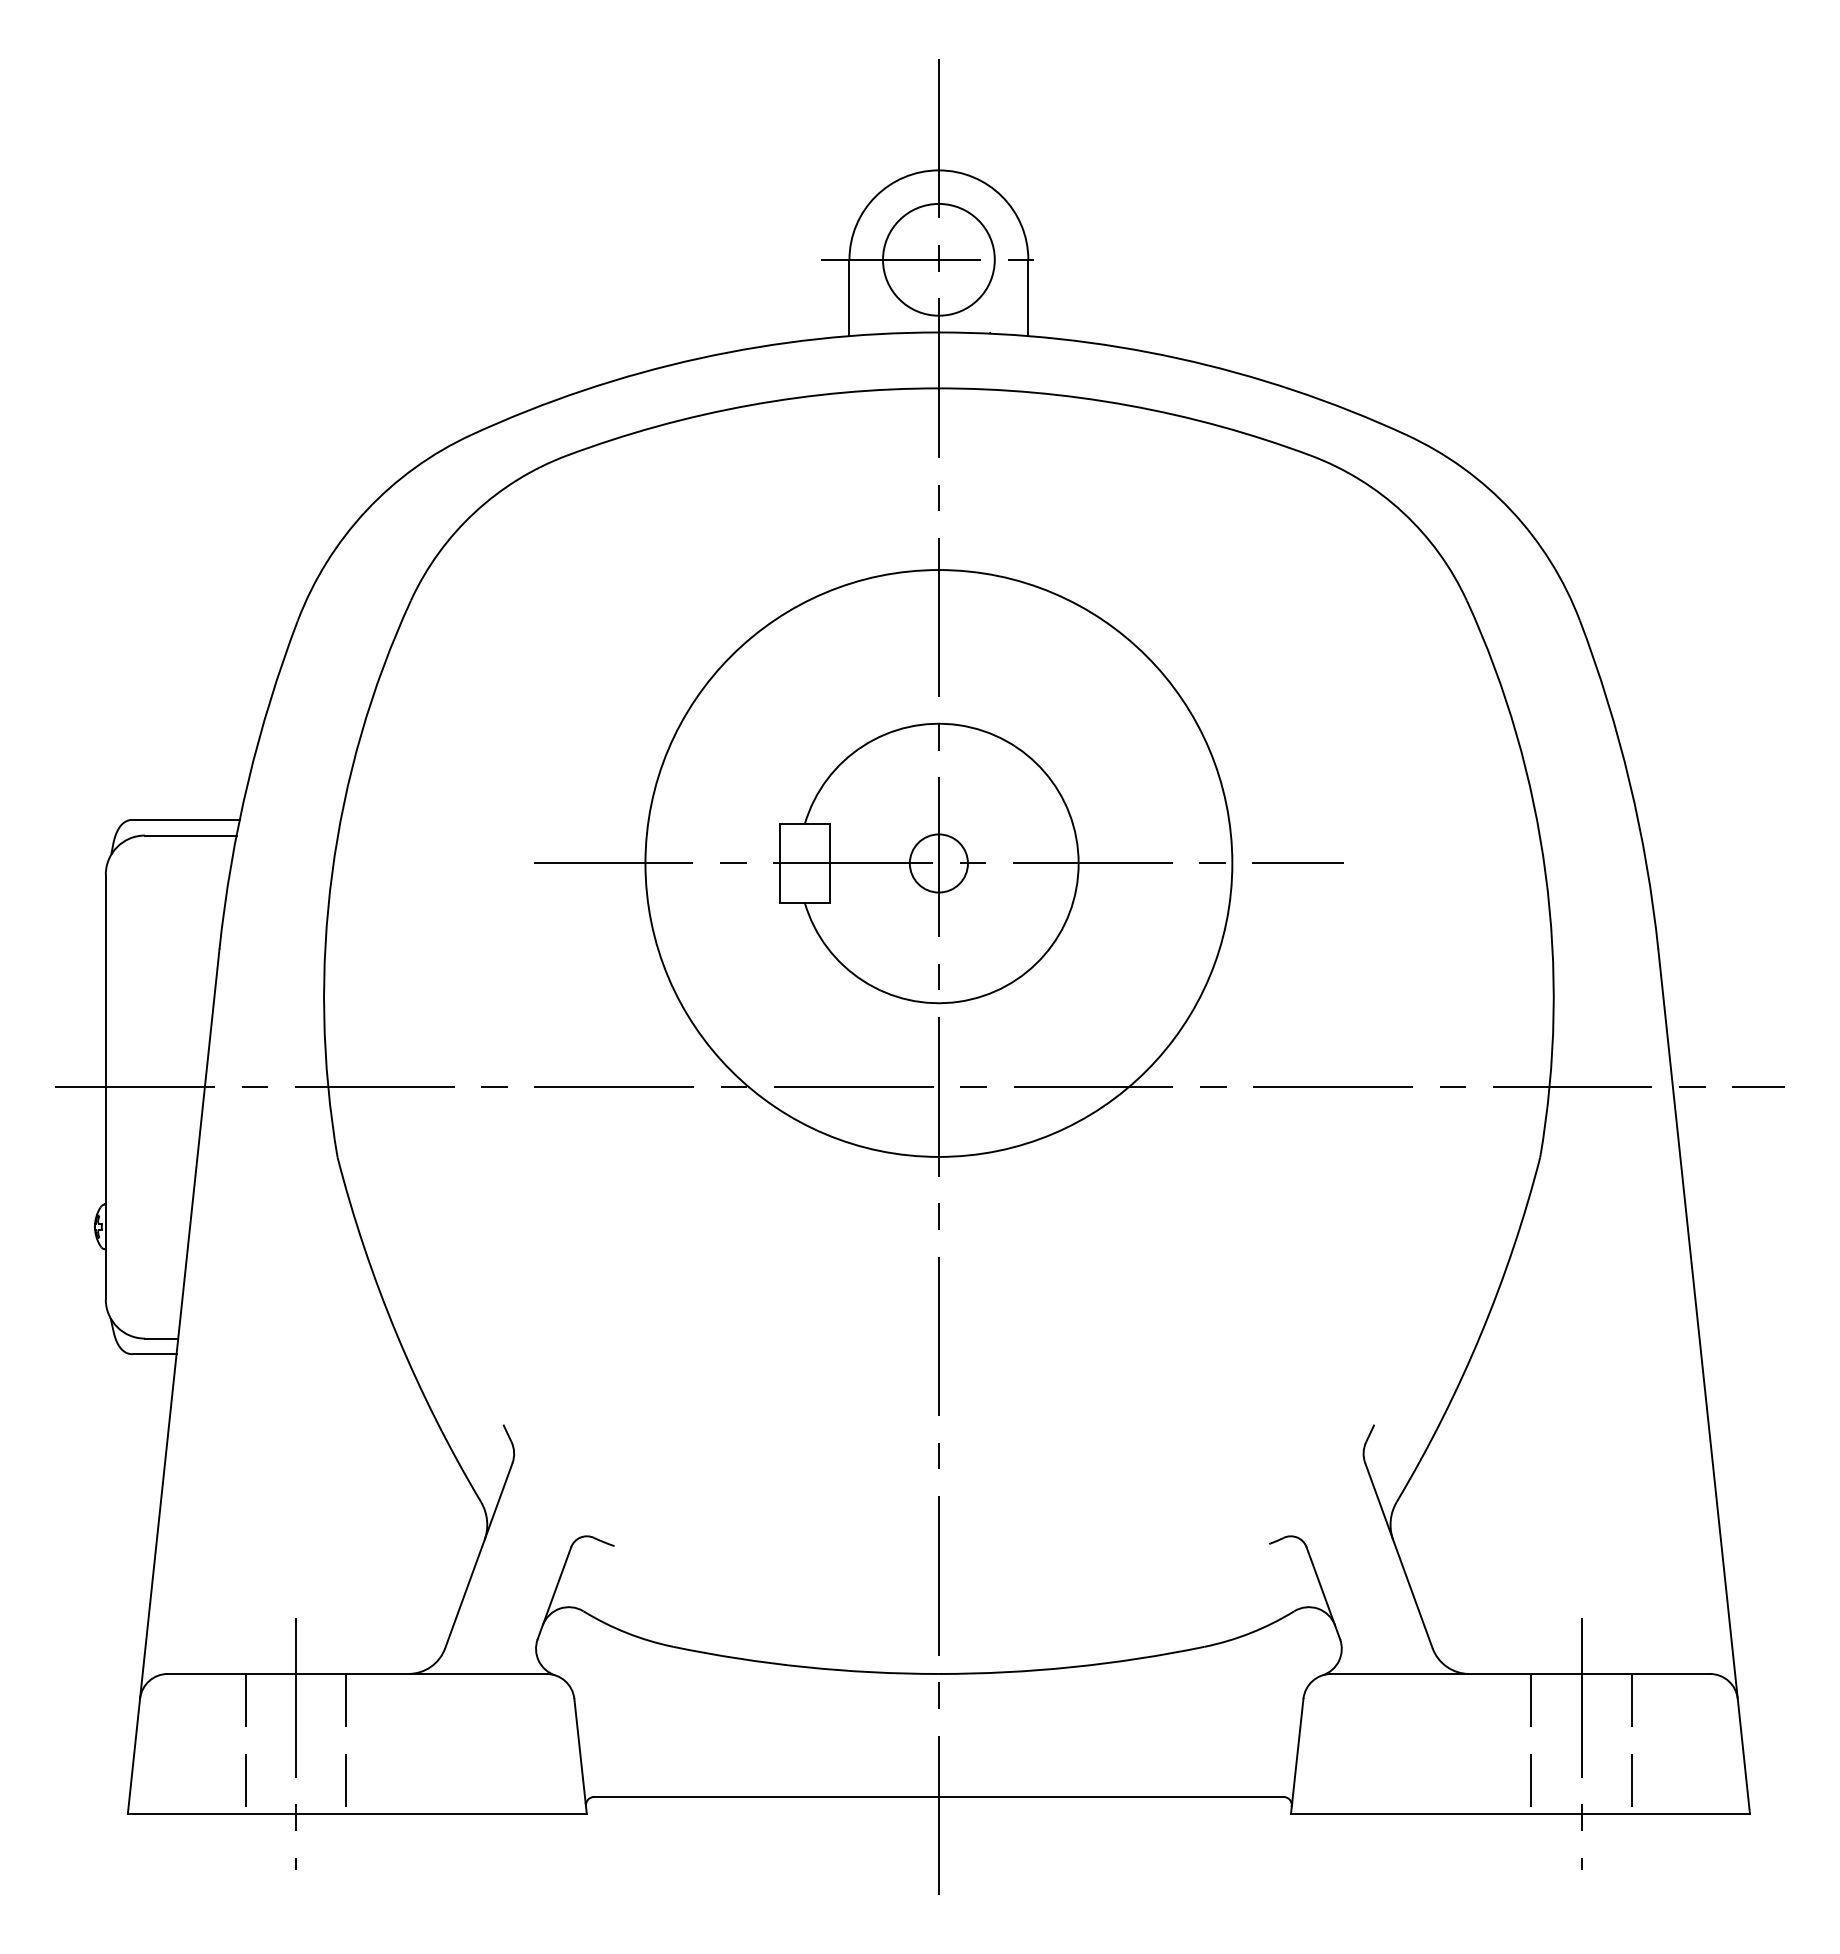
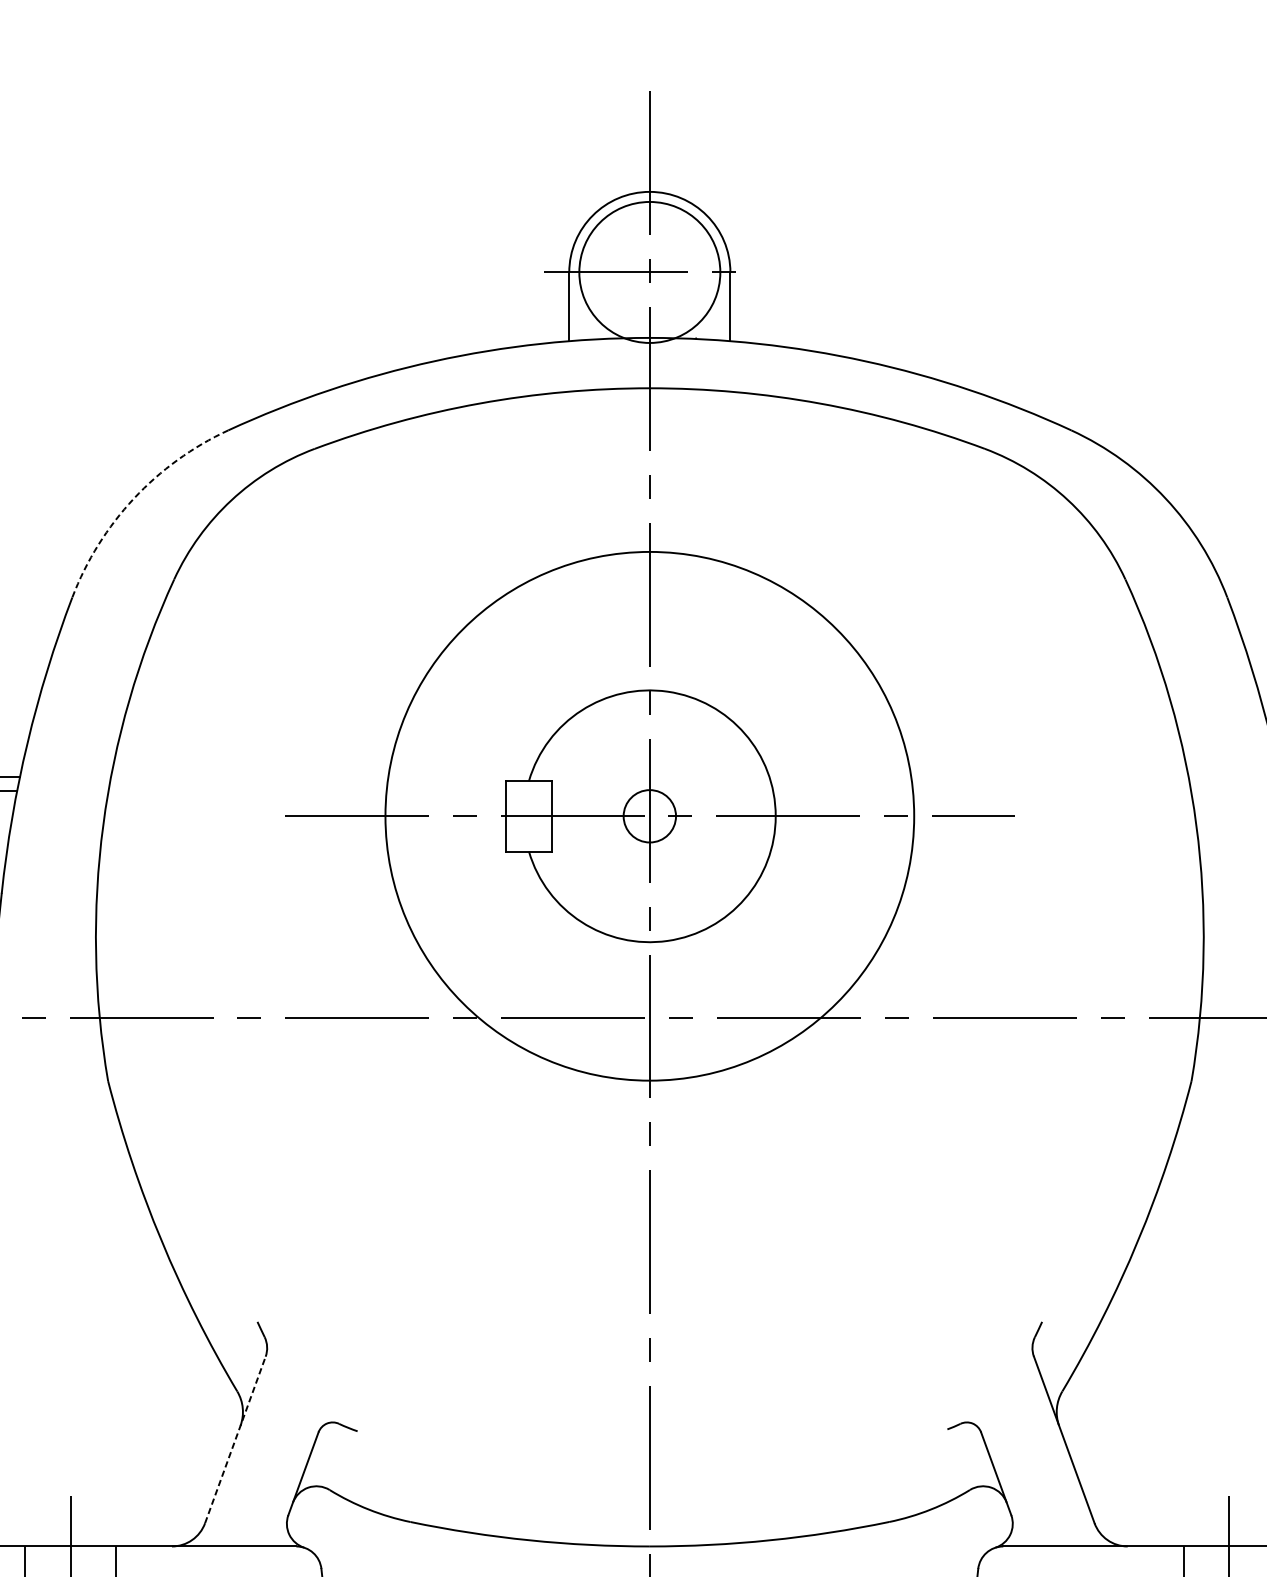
circle: (938, 259) -> (649, 272), size x1.4
arc: (366, 510) -> (134, 498), solid -> dashed
line: (479, 1555) -> (235, 1439), solid -> dashed

